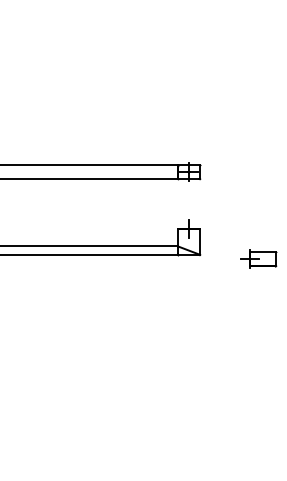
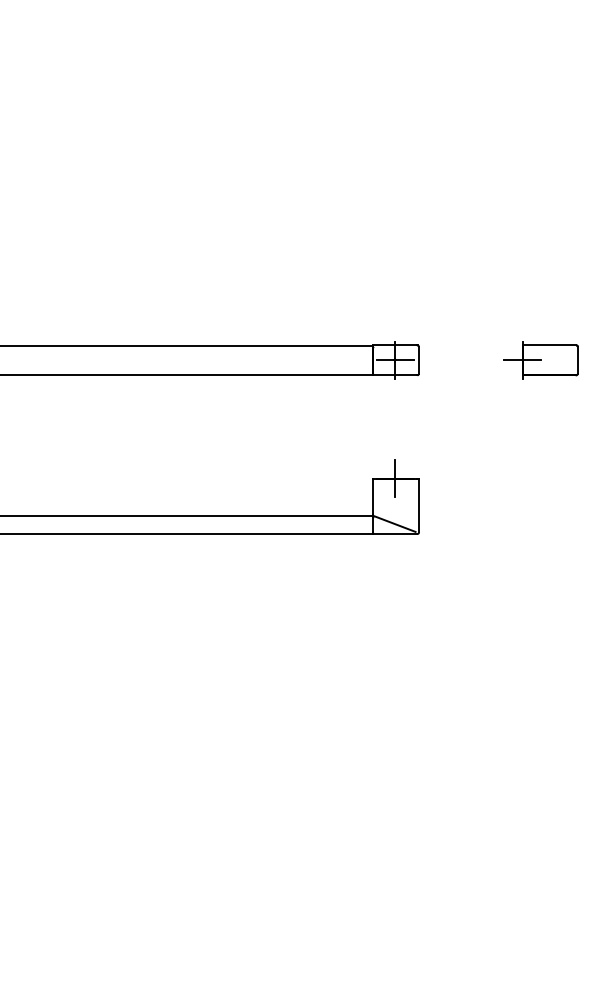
part: (258, 258) -> (540, 358), moved

